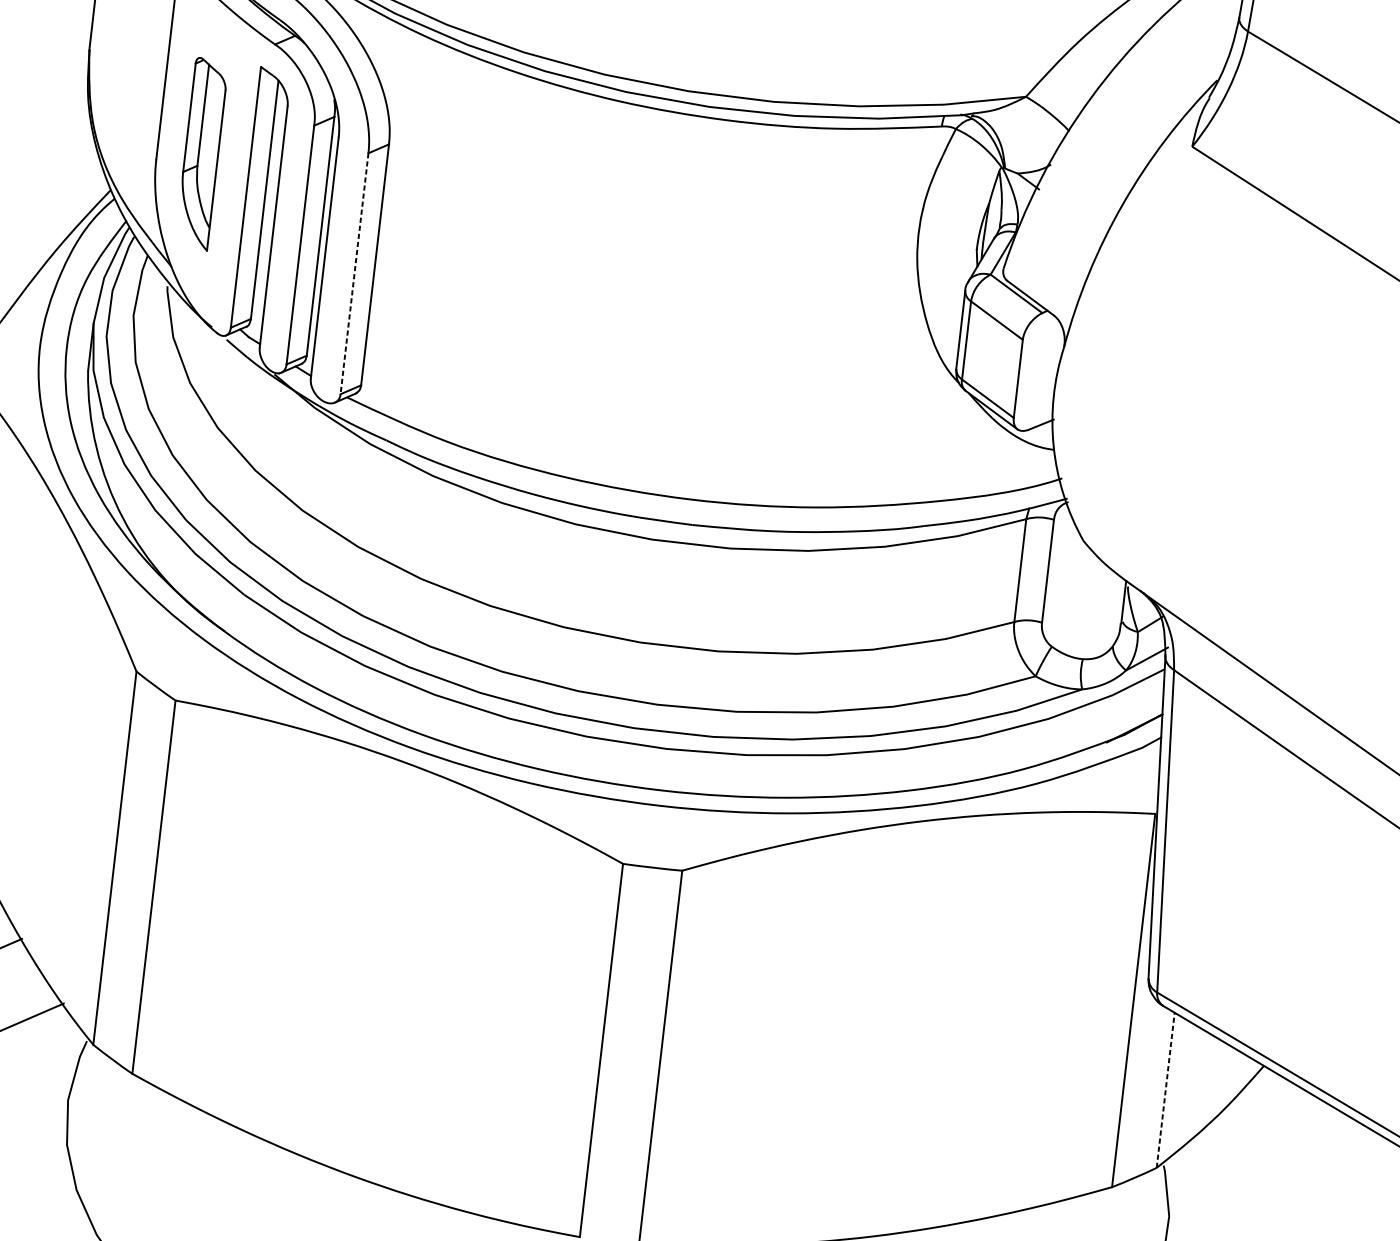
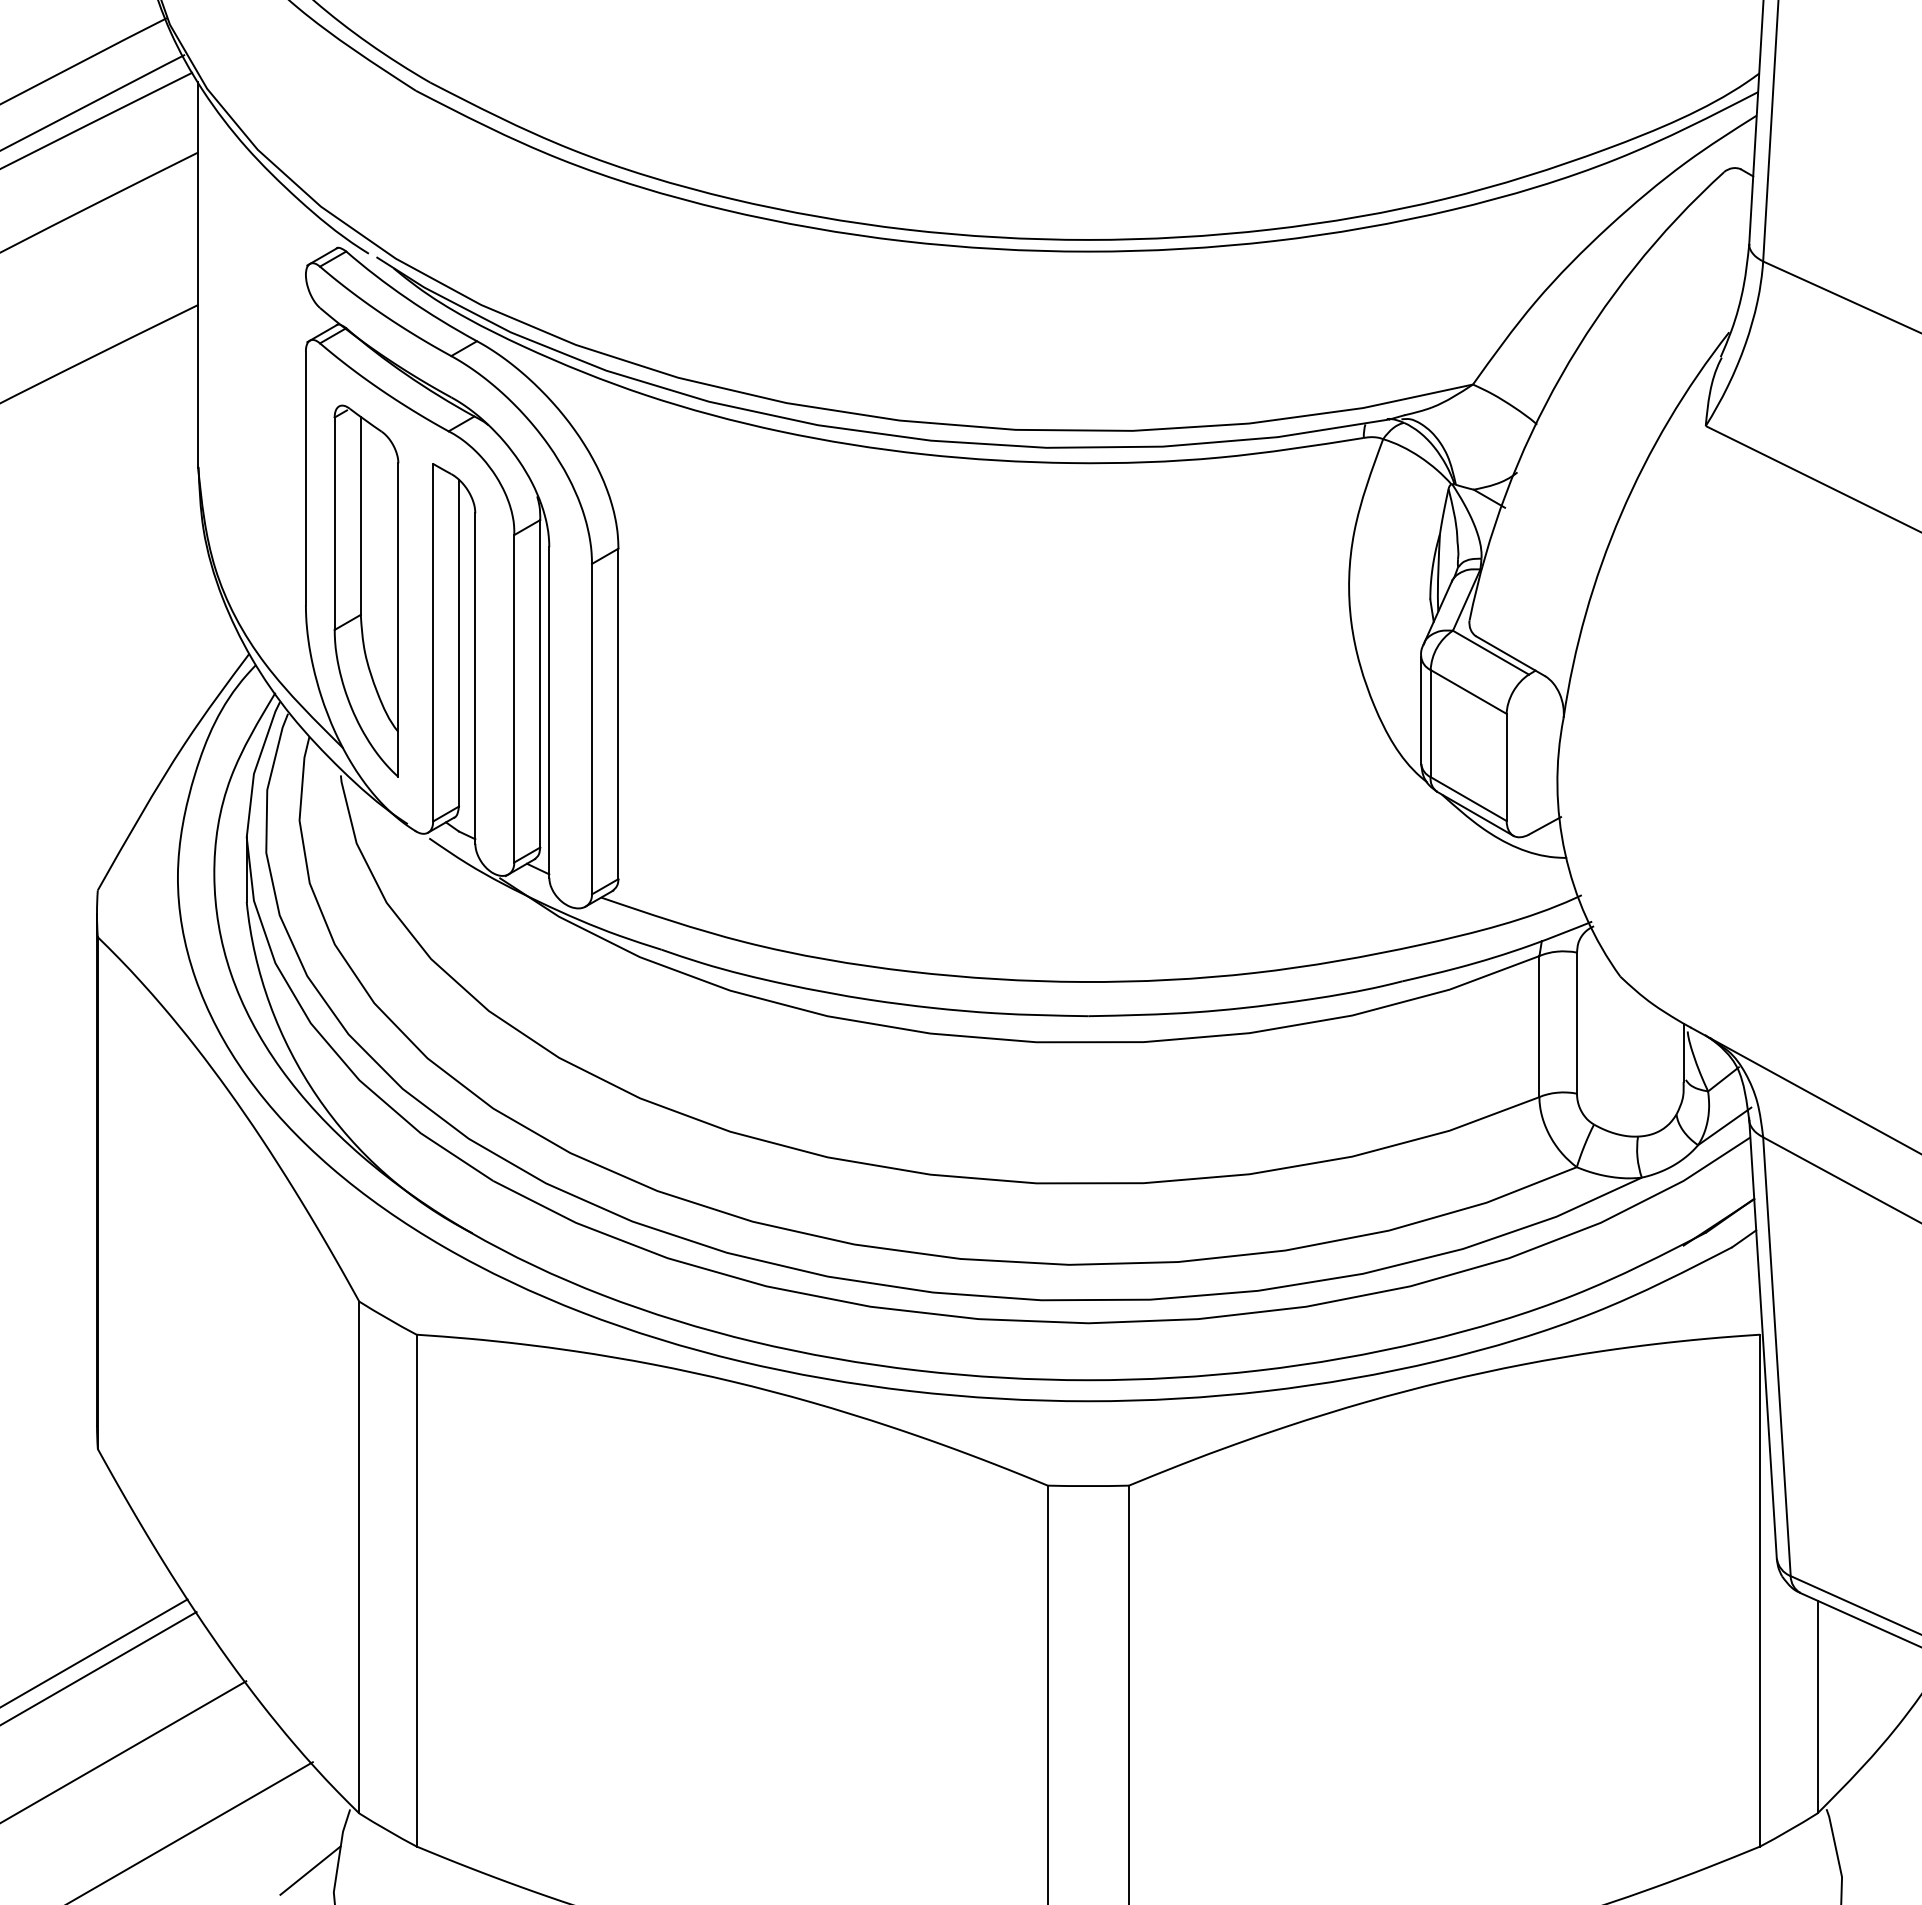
part: (201, 153) -> (366, 590), size x1.43
line: (354, 274) -> (592, 729), dashed -> solid
line: (52, 1082) -> (310, 1870), added
line: (1165, 1089) -> (1817, 1706), dashed -> solid

